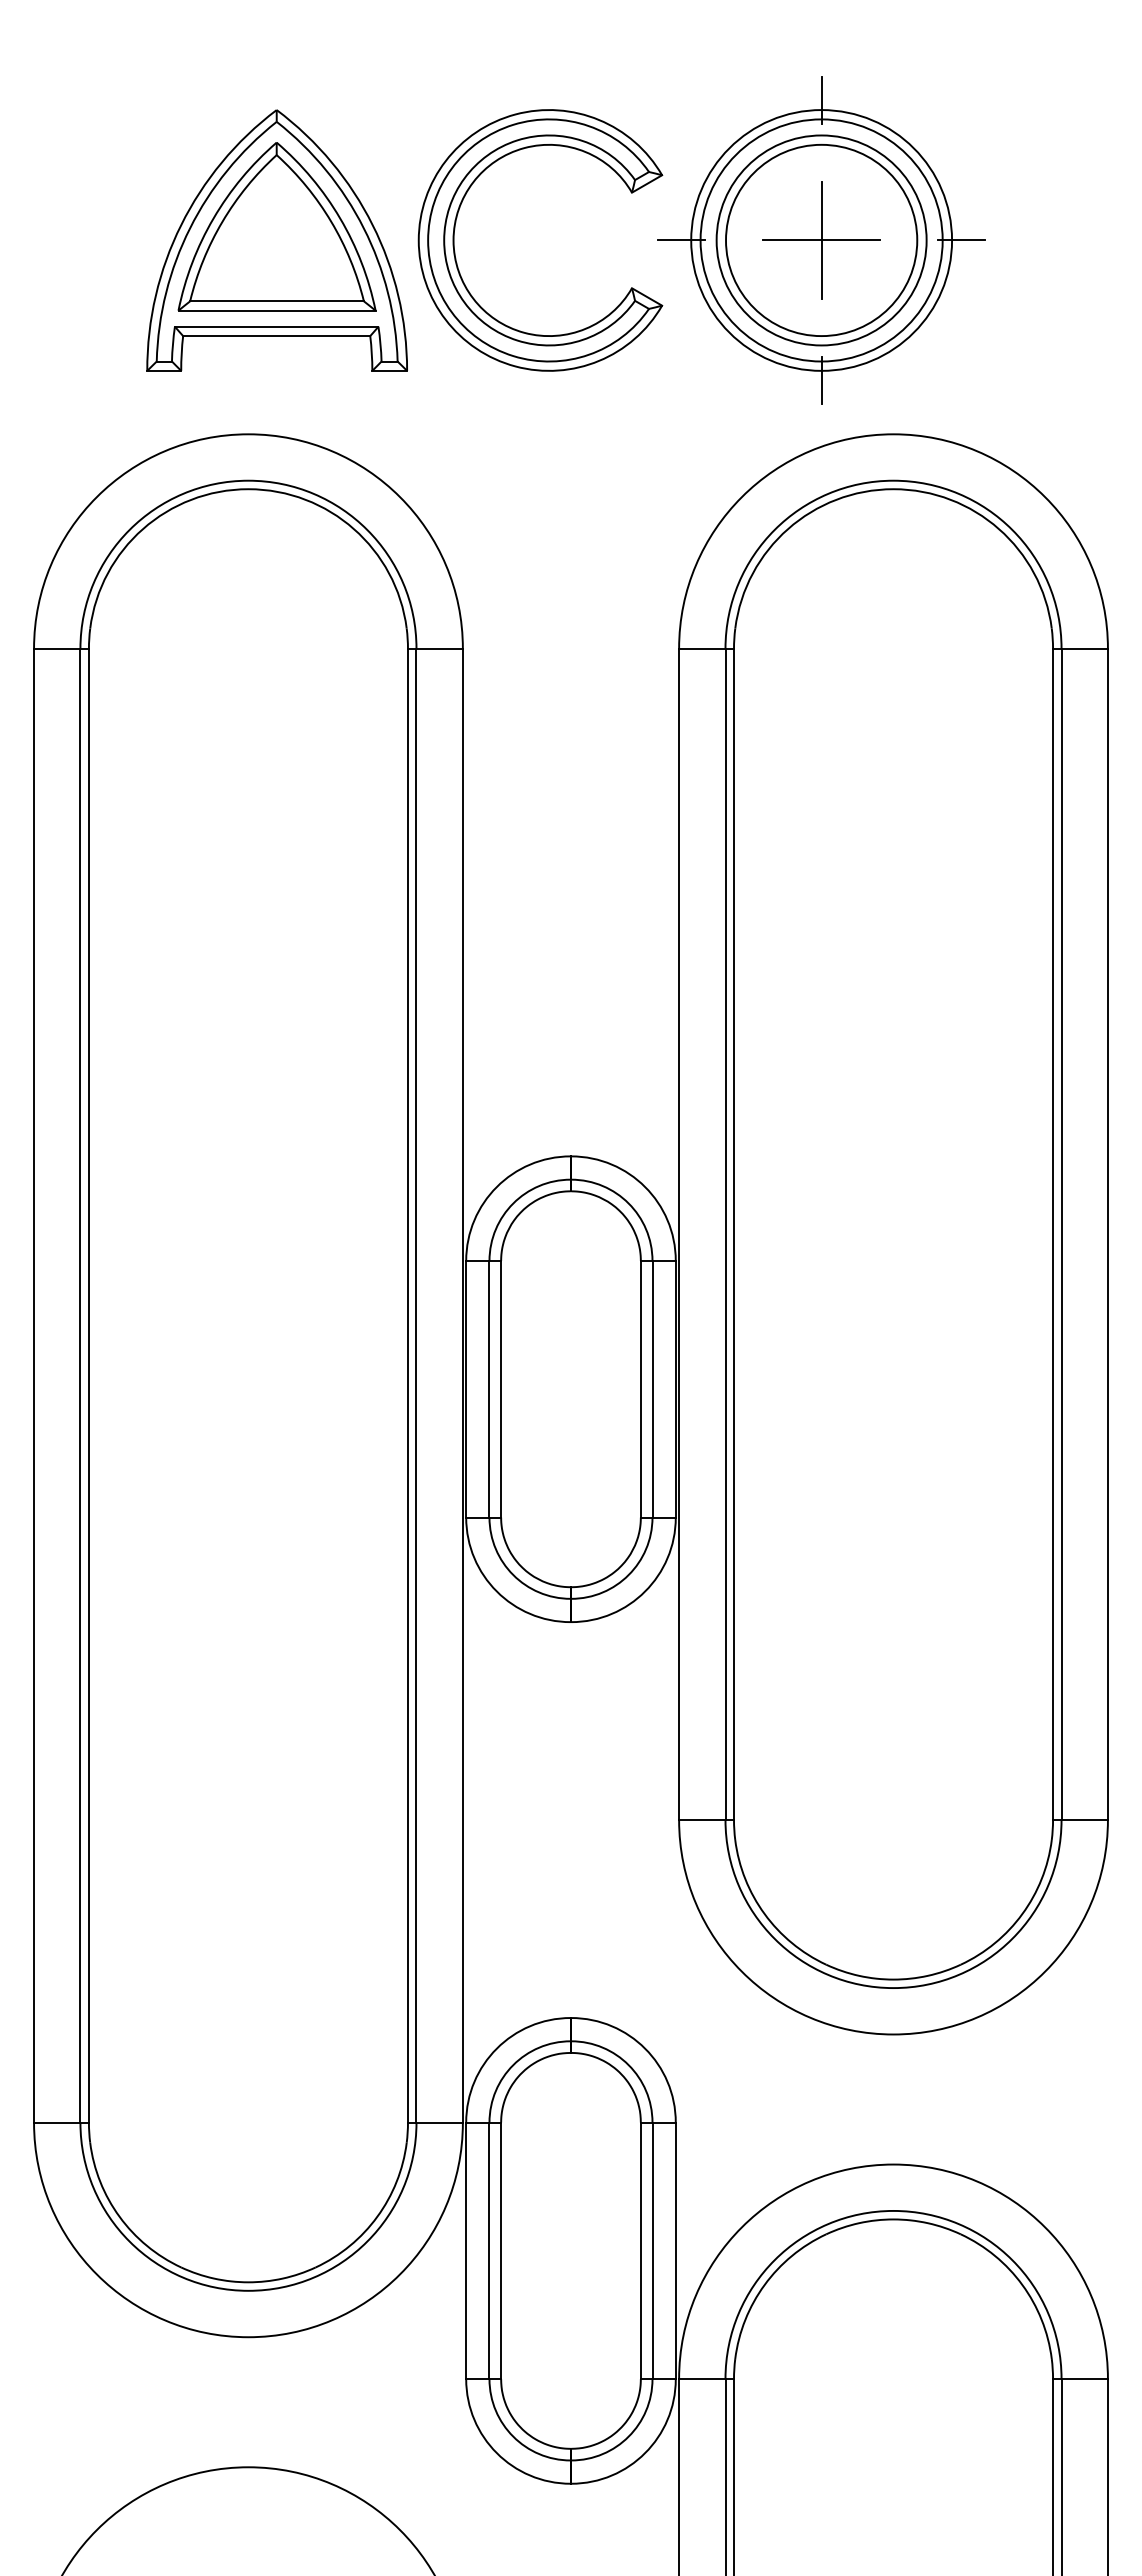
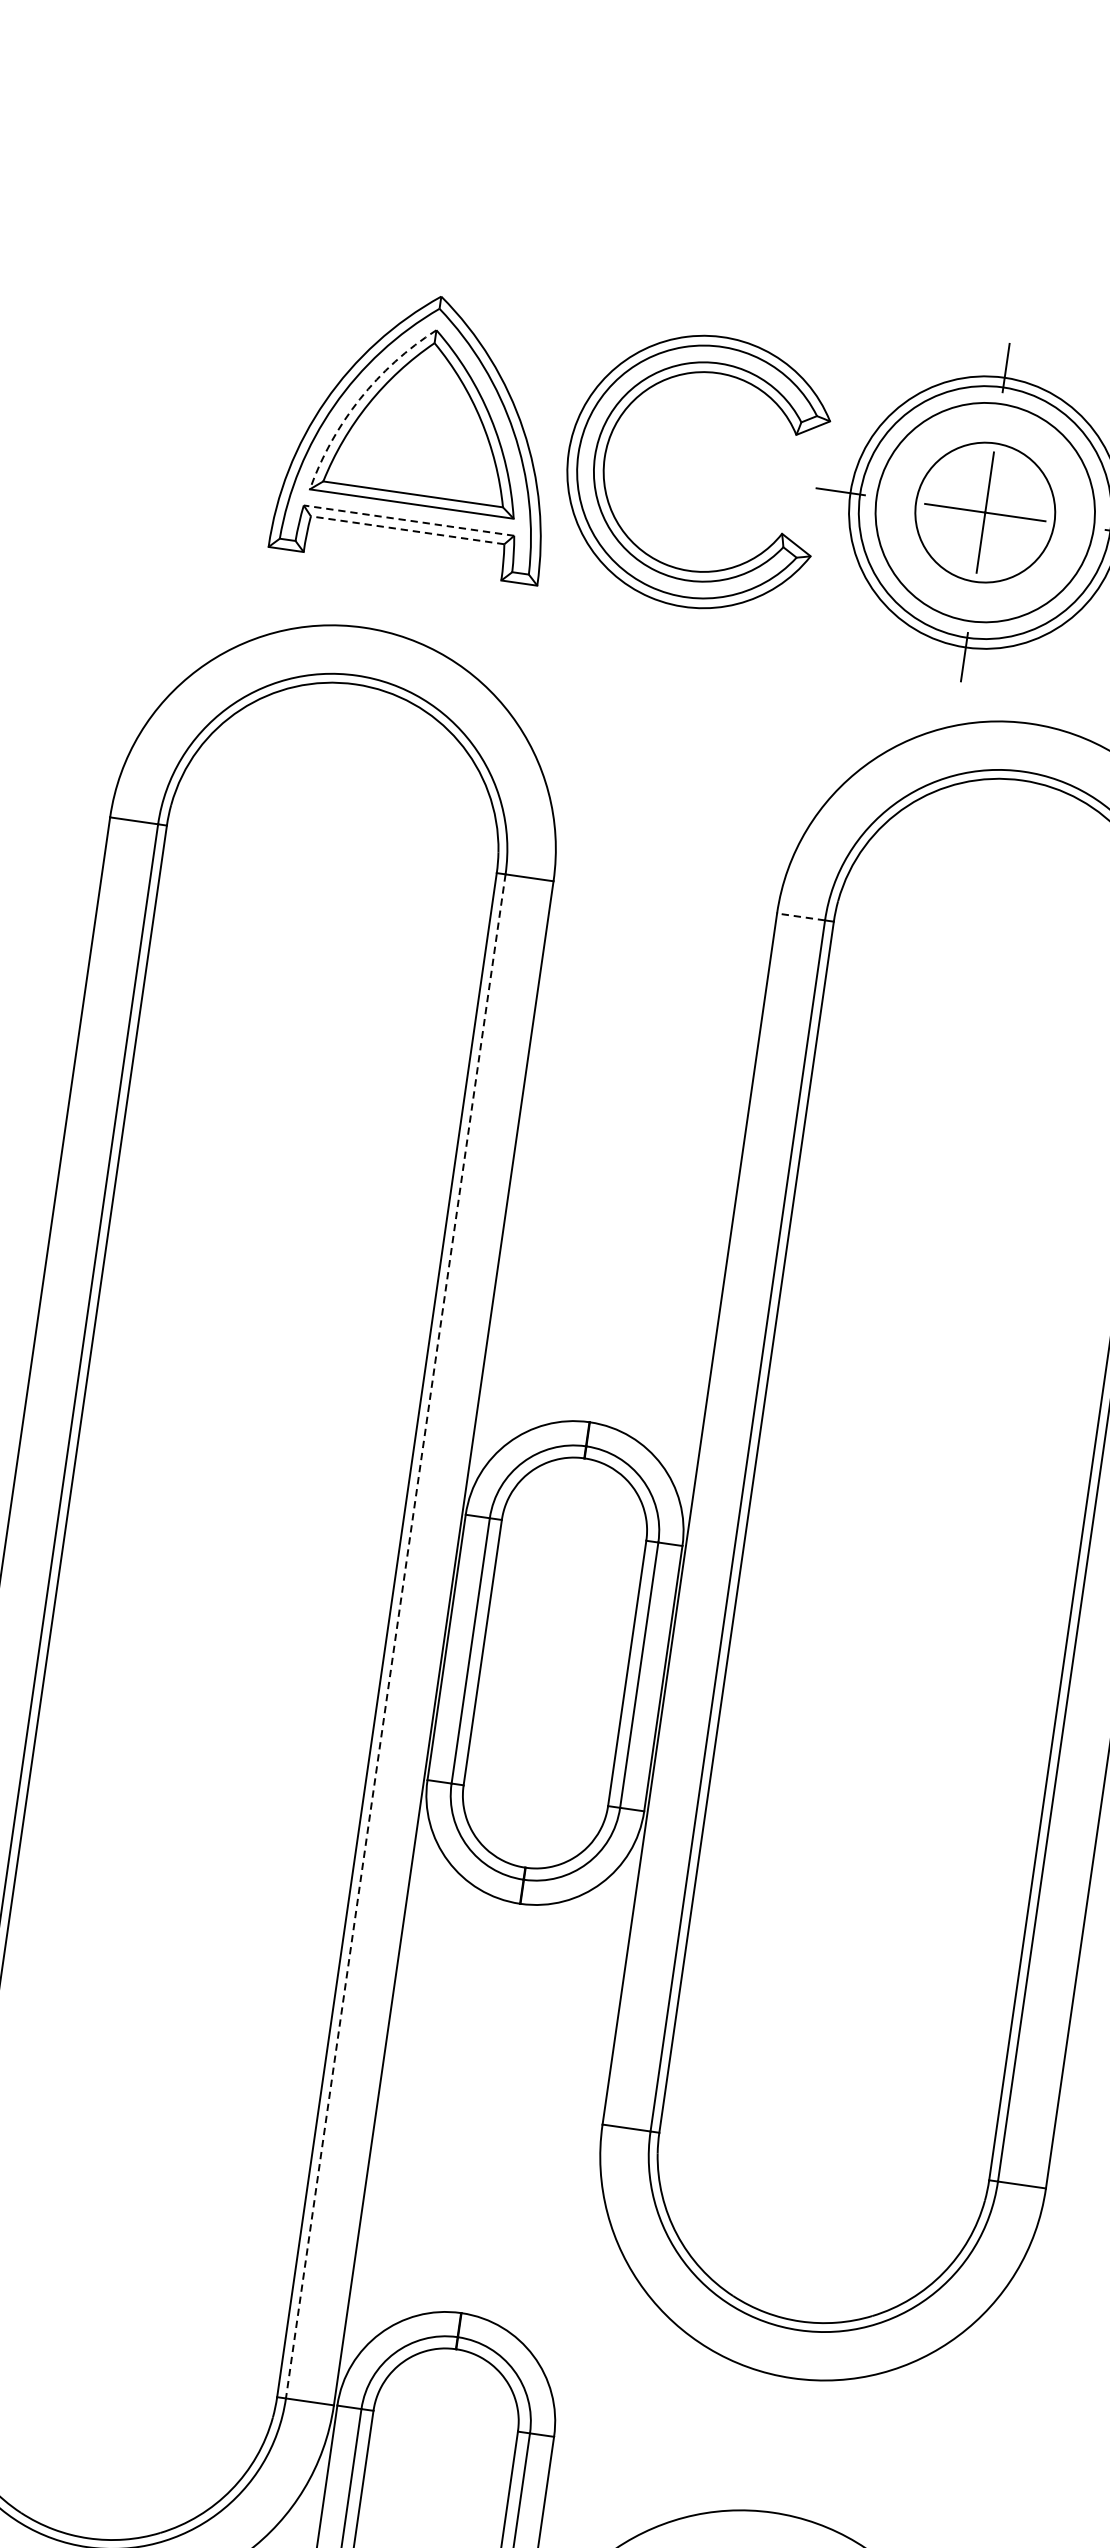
arc: (213, 218) -> (359, 399), solid -> dashed
circle: (821, 240) -> (985, 512), size x0.7
line: (276, 326) -> (408, 520), solid -> dashed
line: (276, 336) -> (407, 530), solid -> dashed
line: (701, 648) -> (800, 916), solid -> dashed
line: (416, 1386) -> (395, 1637), solid -> dashed

